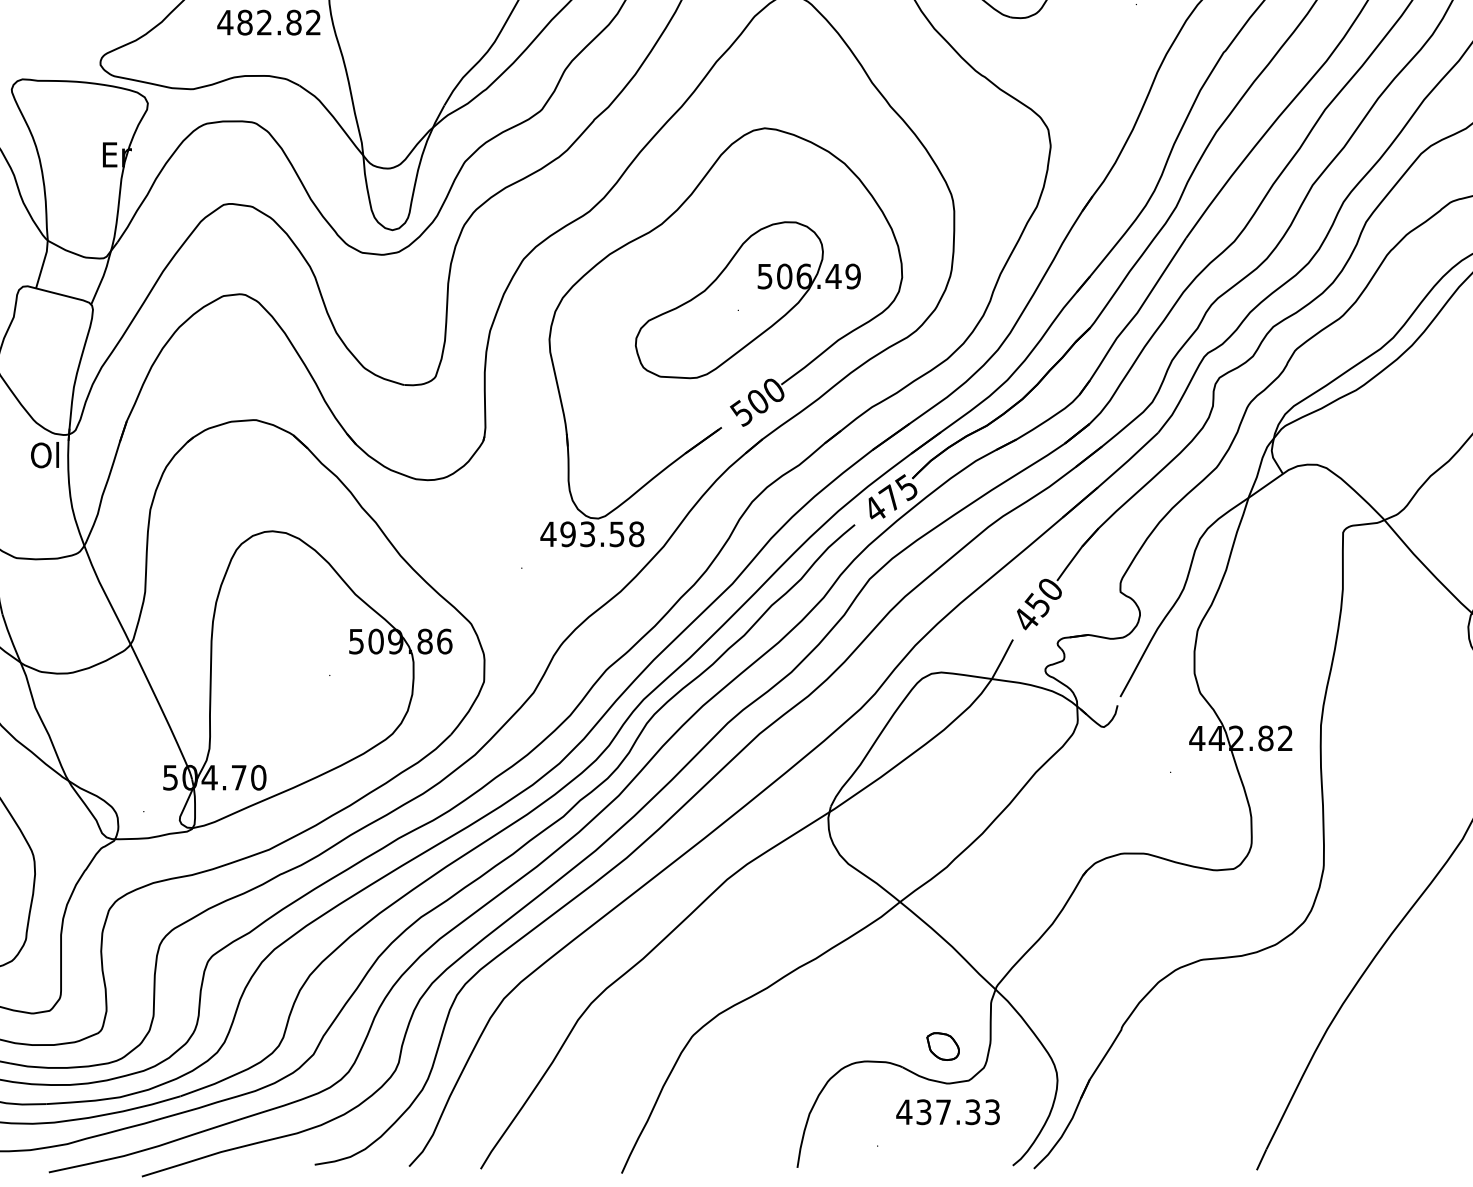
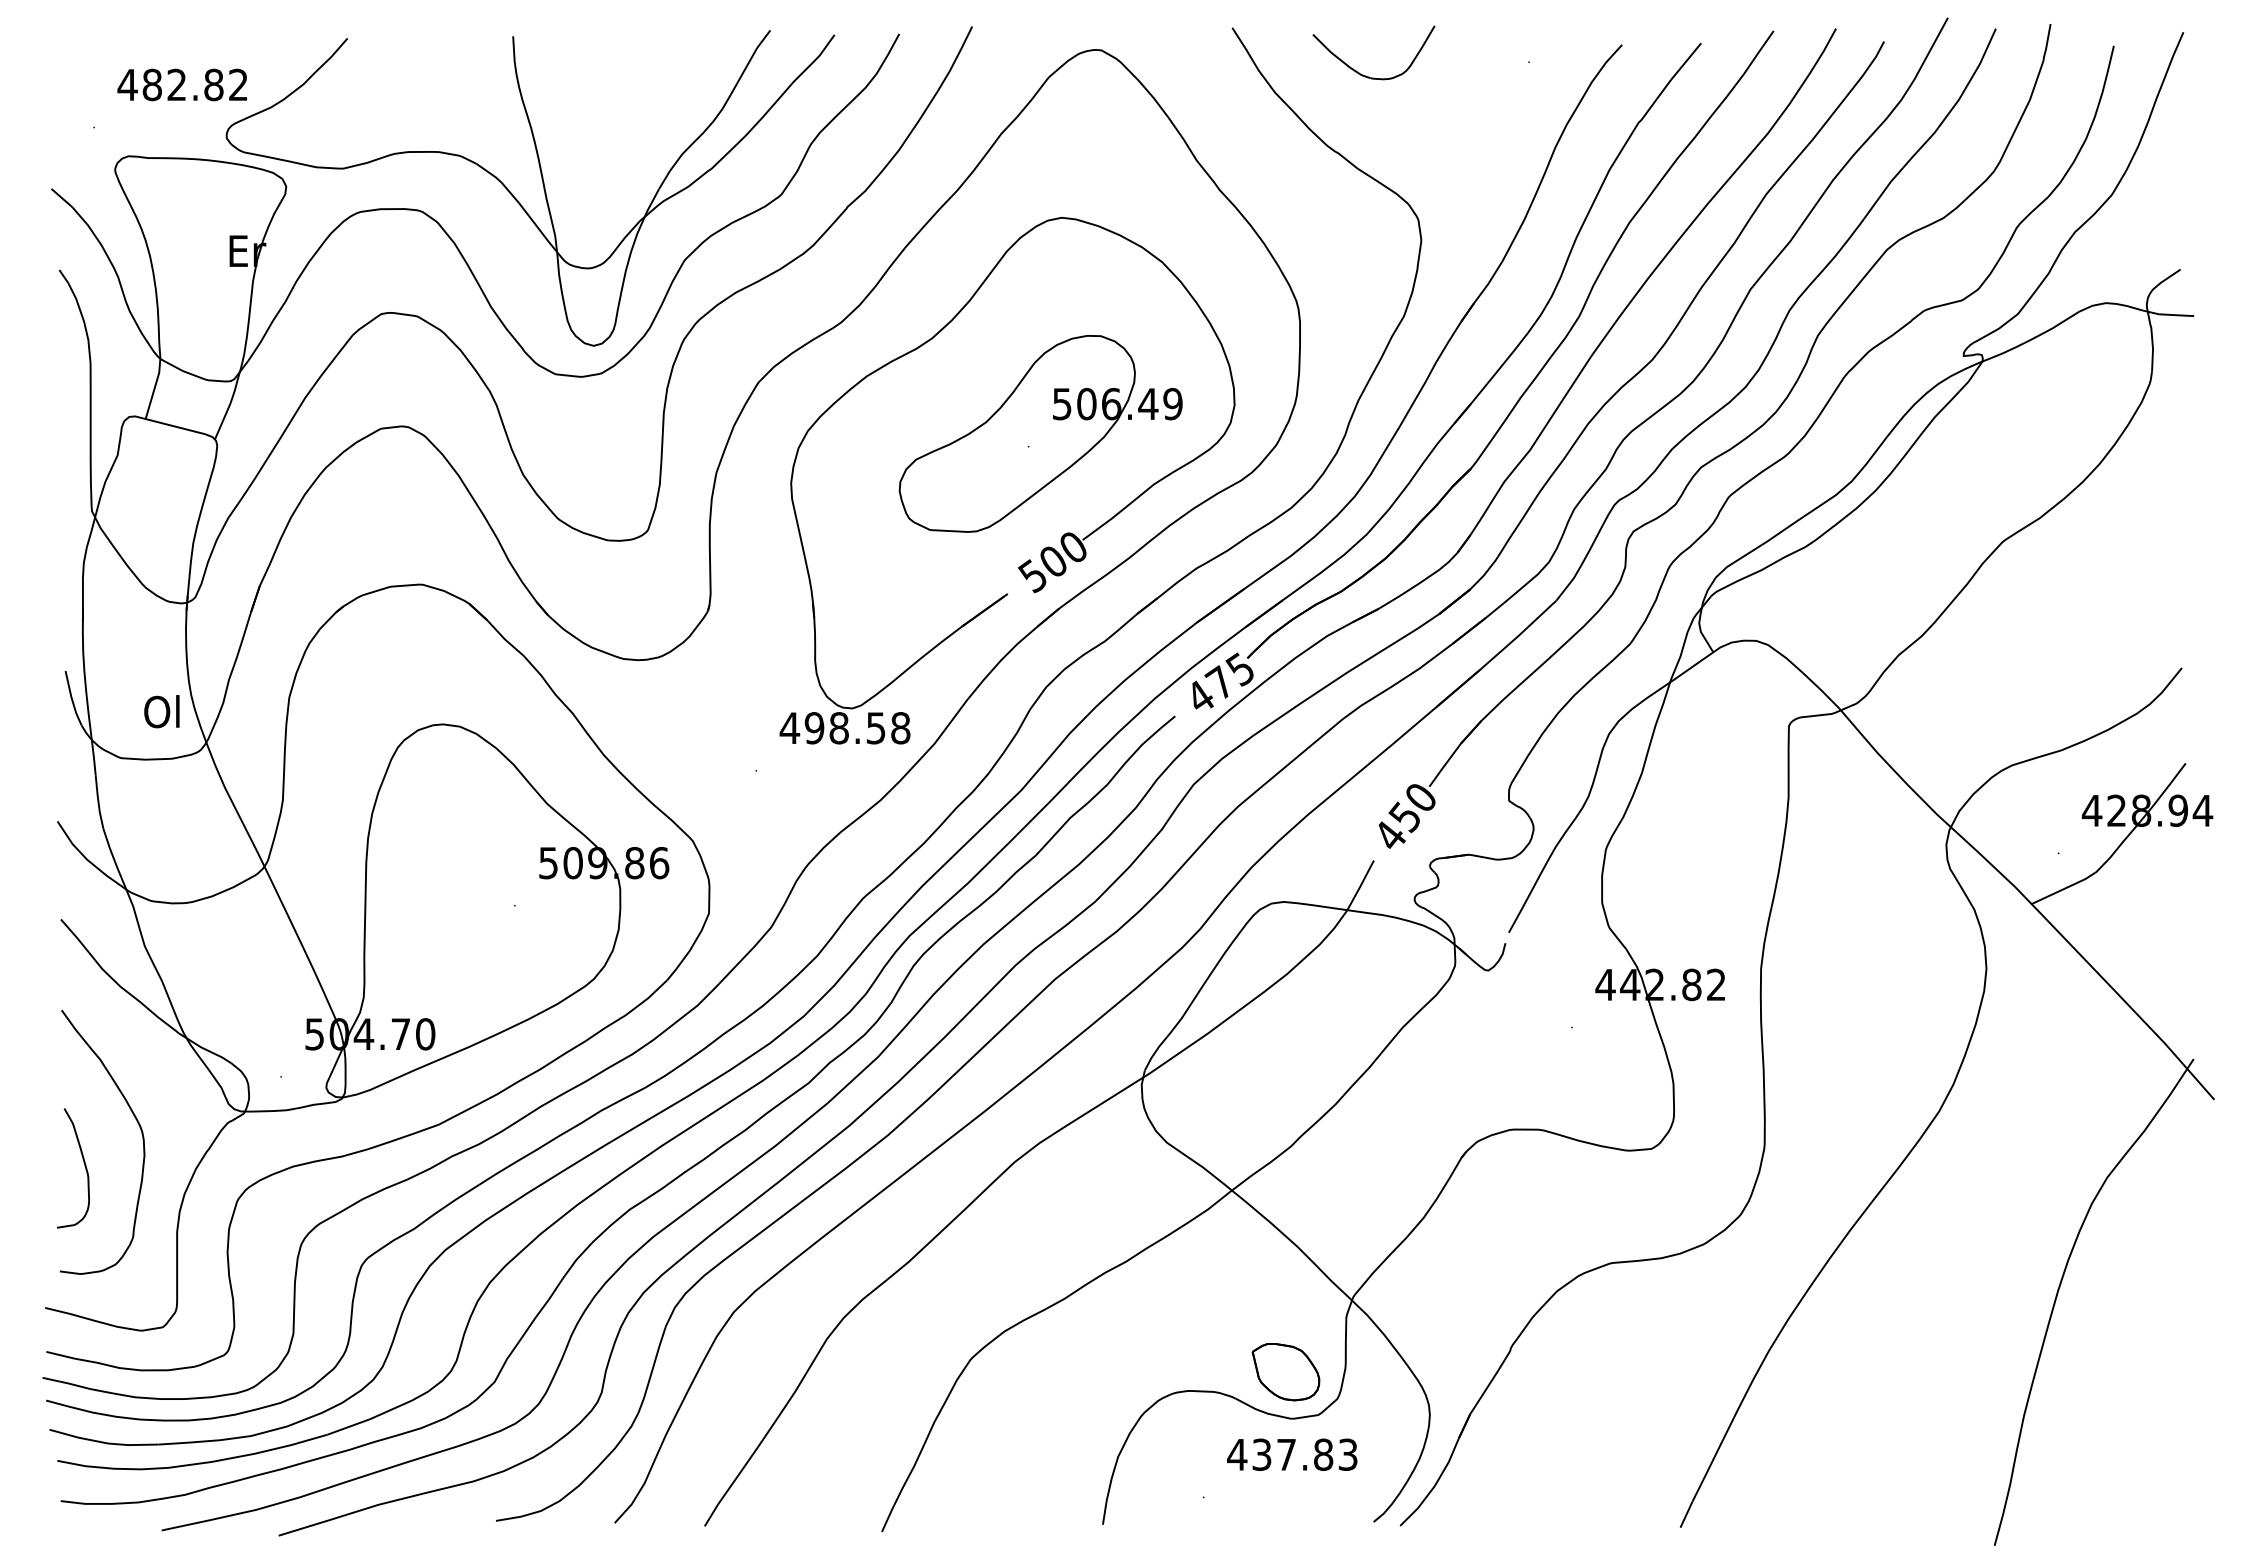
text: (268, 22) -> (181, 84), moved
text: (44, 454) -> (161, 711), moved
text: (587, 534) -> (838, 728), 493.58 -> 498.58
part: (942, 1046) -> (1285, 1372), size x1.67
text: (972, 1111) -> (1323, 1454), 437.33 -> 437.83

